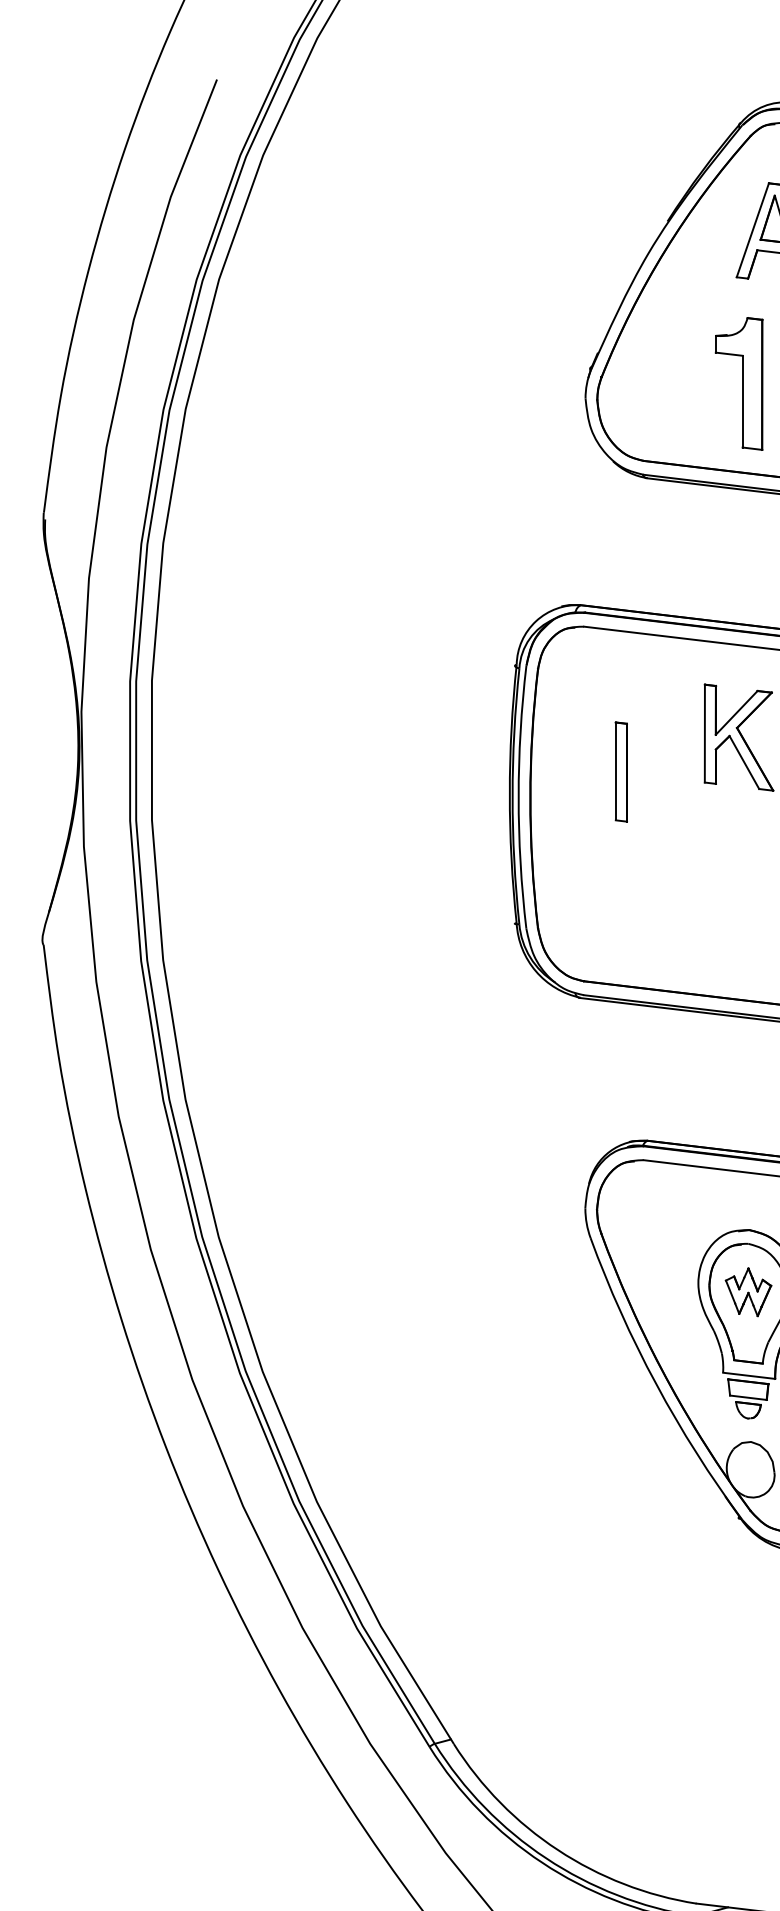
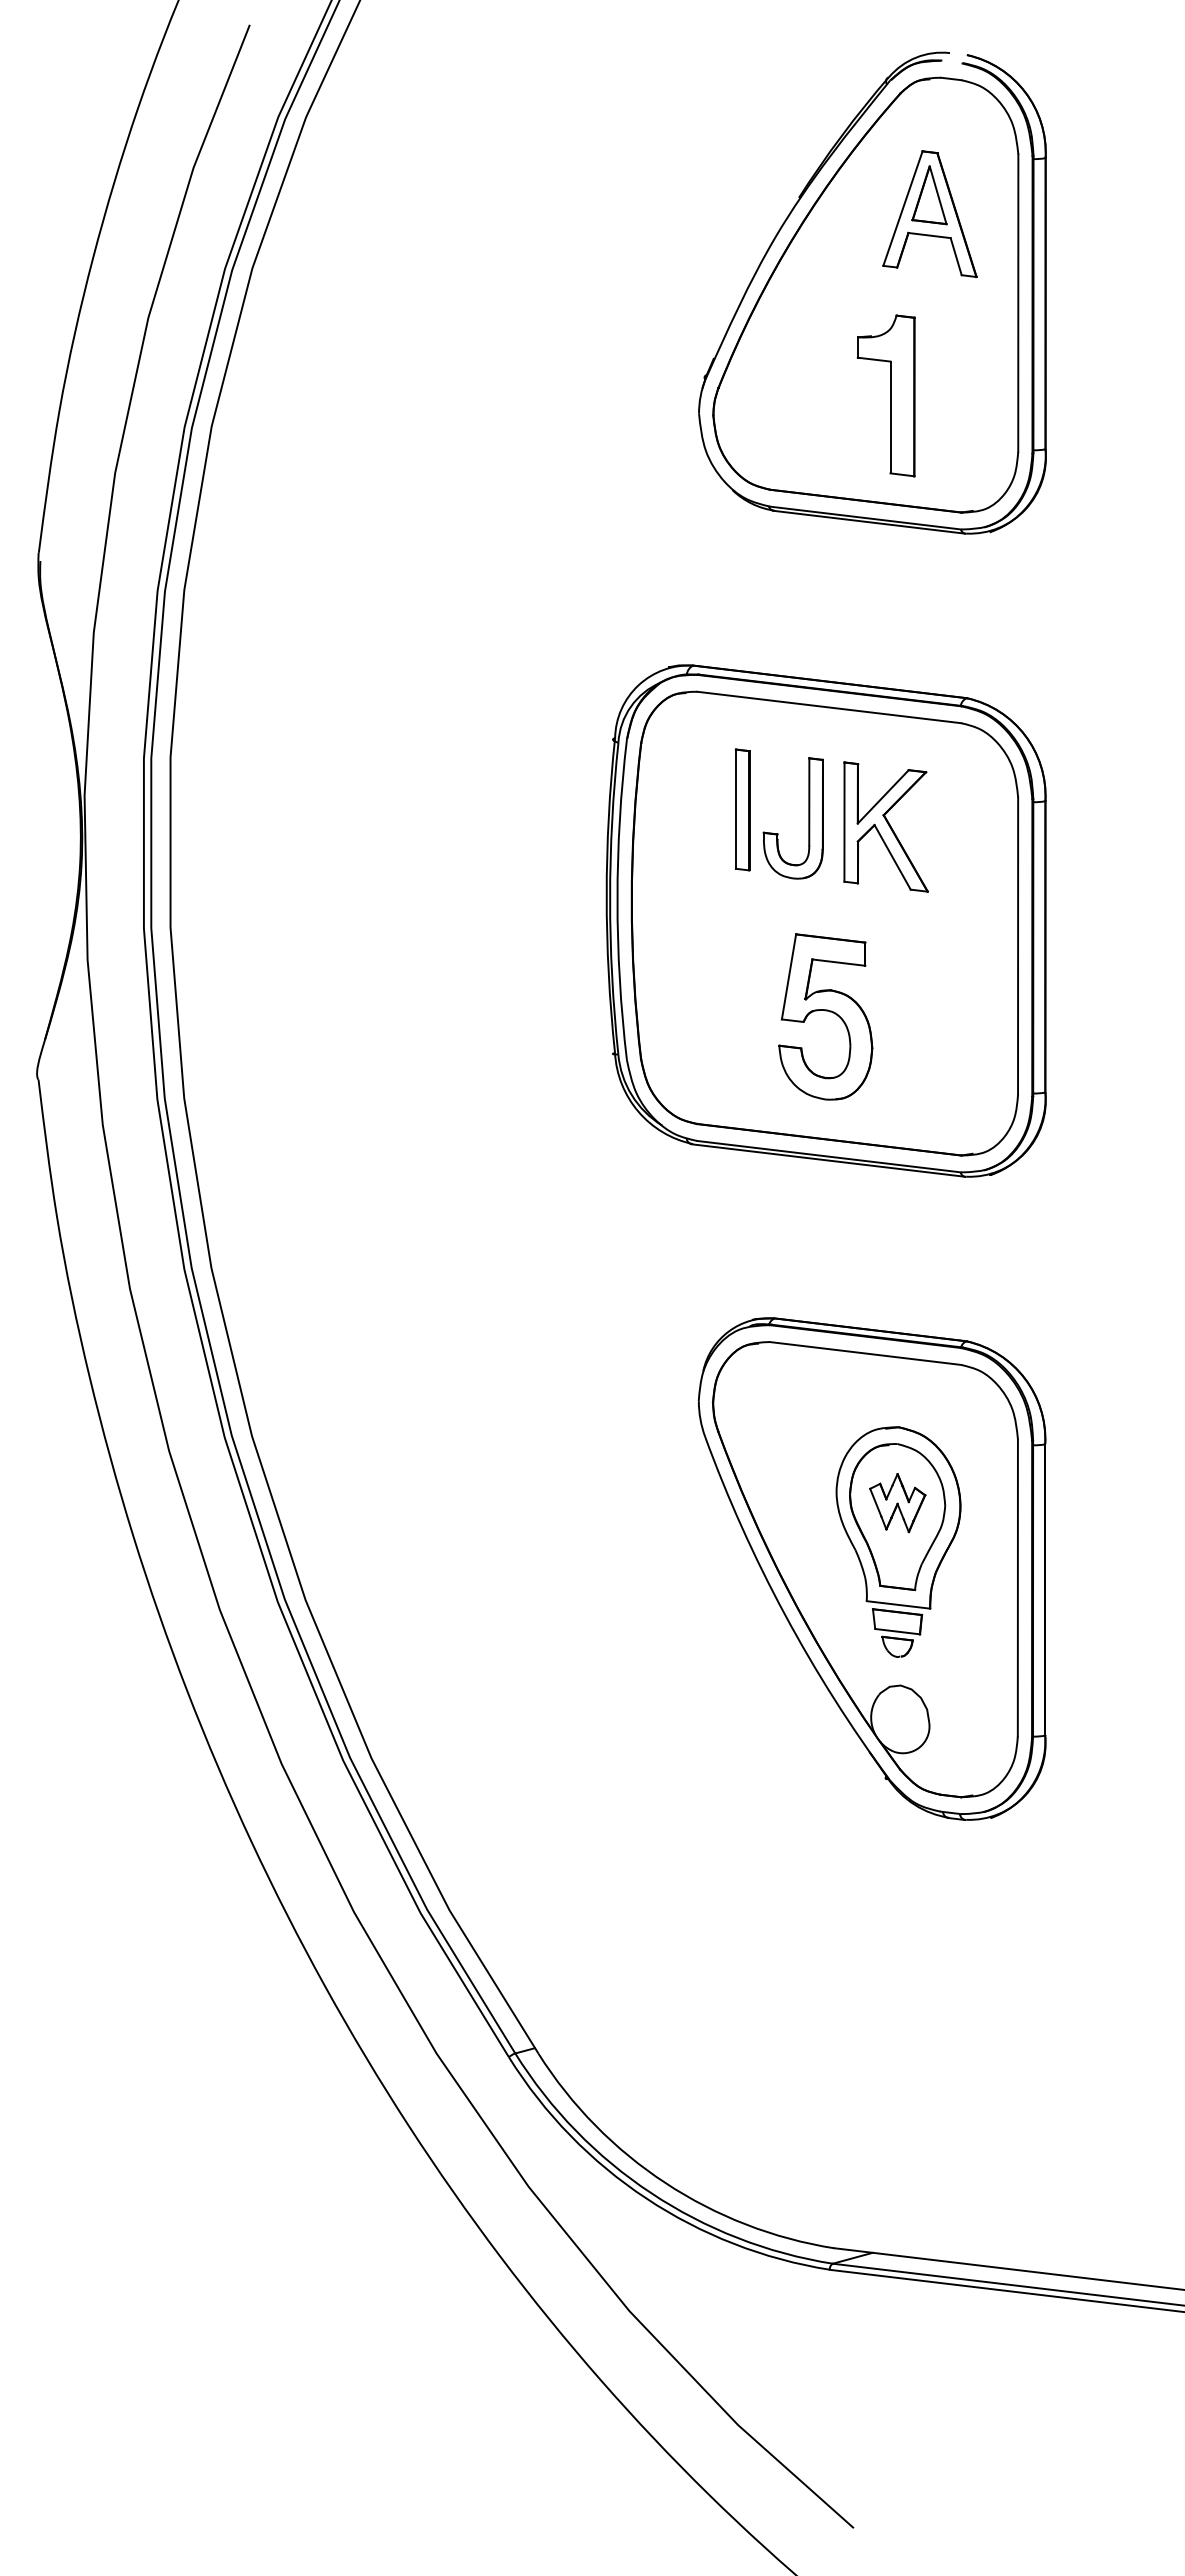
part: (675, 730) -> (808, 818), added
part: (621, 771) -> (742, 809), moved
part: (689, 893) -> (825, 1016), added

